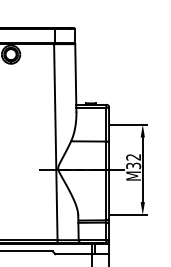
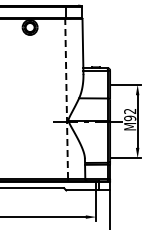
line: (55, 141) -> (66, 98), solid -> dashed
text: (132, 166) -> (129, 118), M32 -> M92

